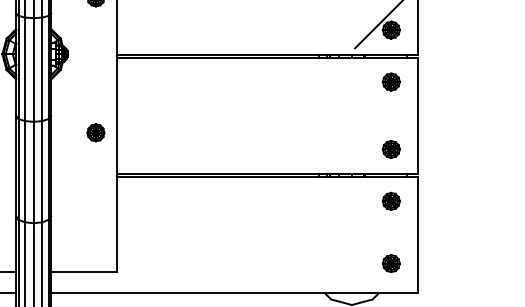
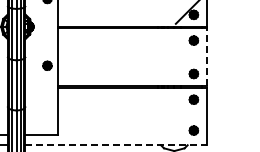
line: (416, 116) -> (206, 57), solid -> dashed
line: (235, 293) -> (116, 145), solid -> dashed

